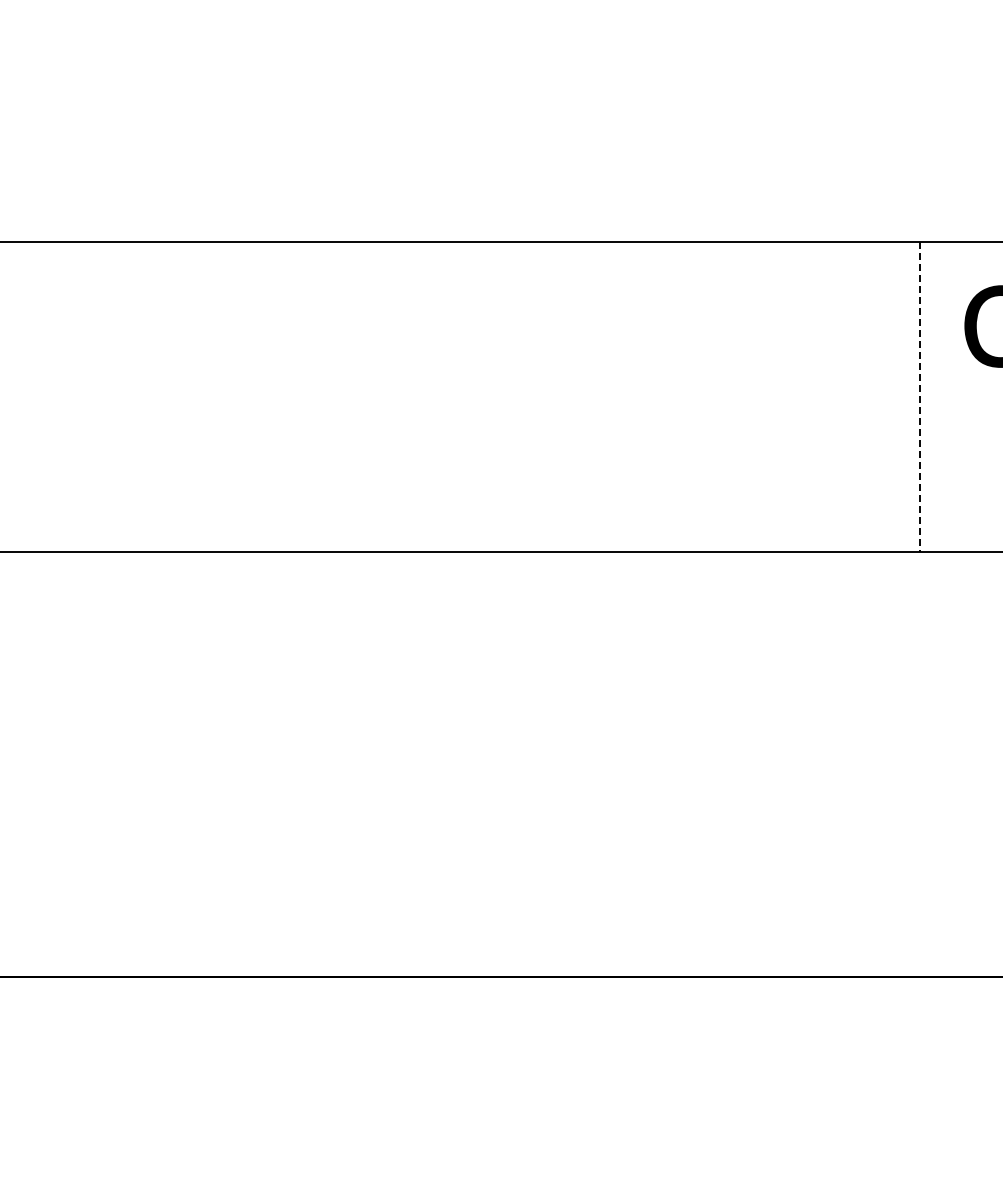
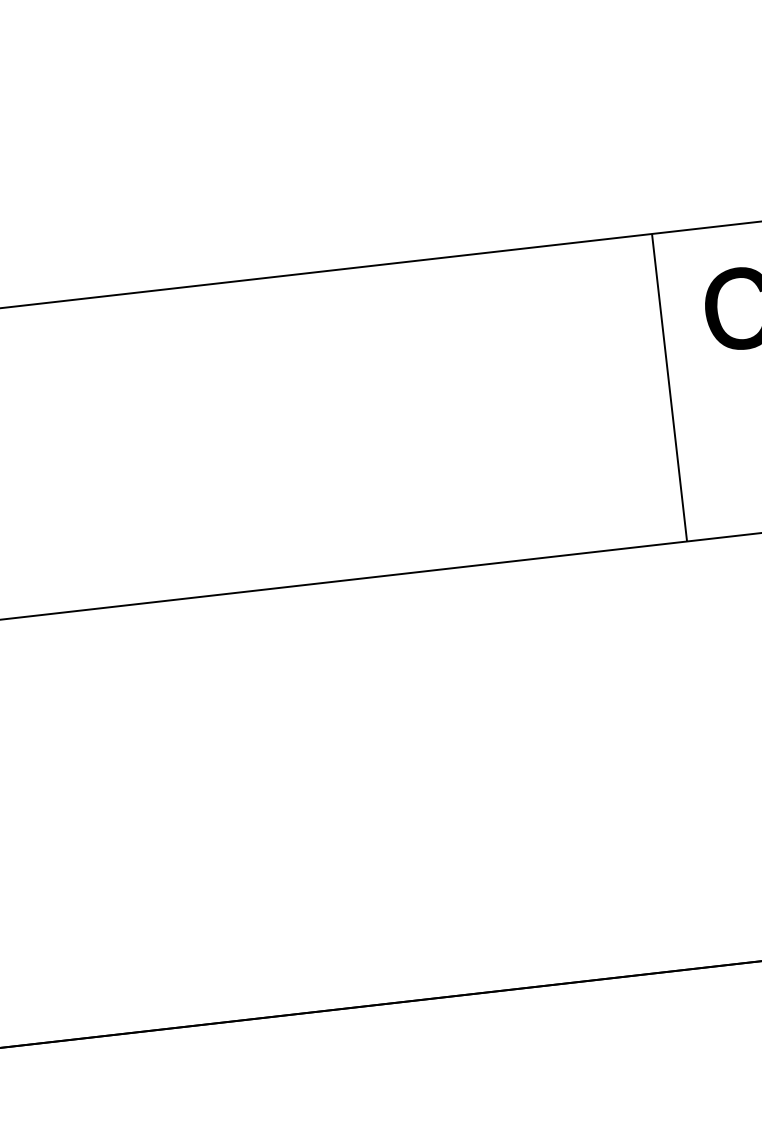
line: (920, 397) -> (669, 388), dashed -> solid

